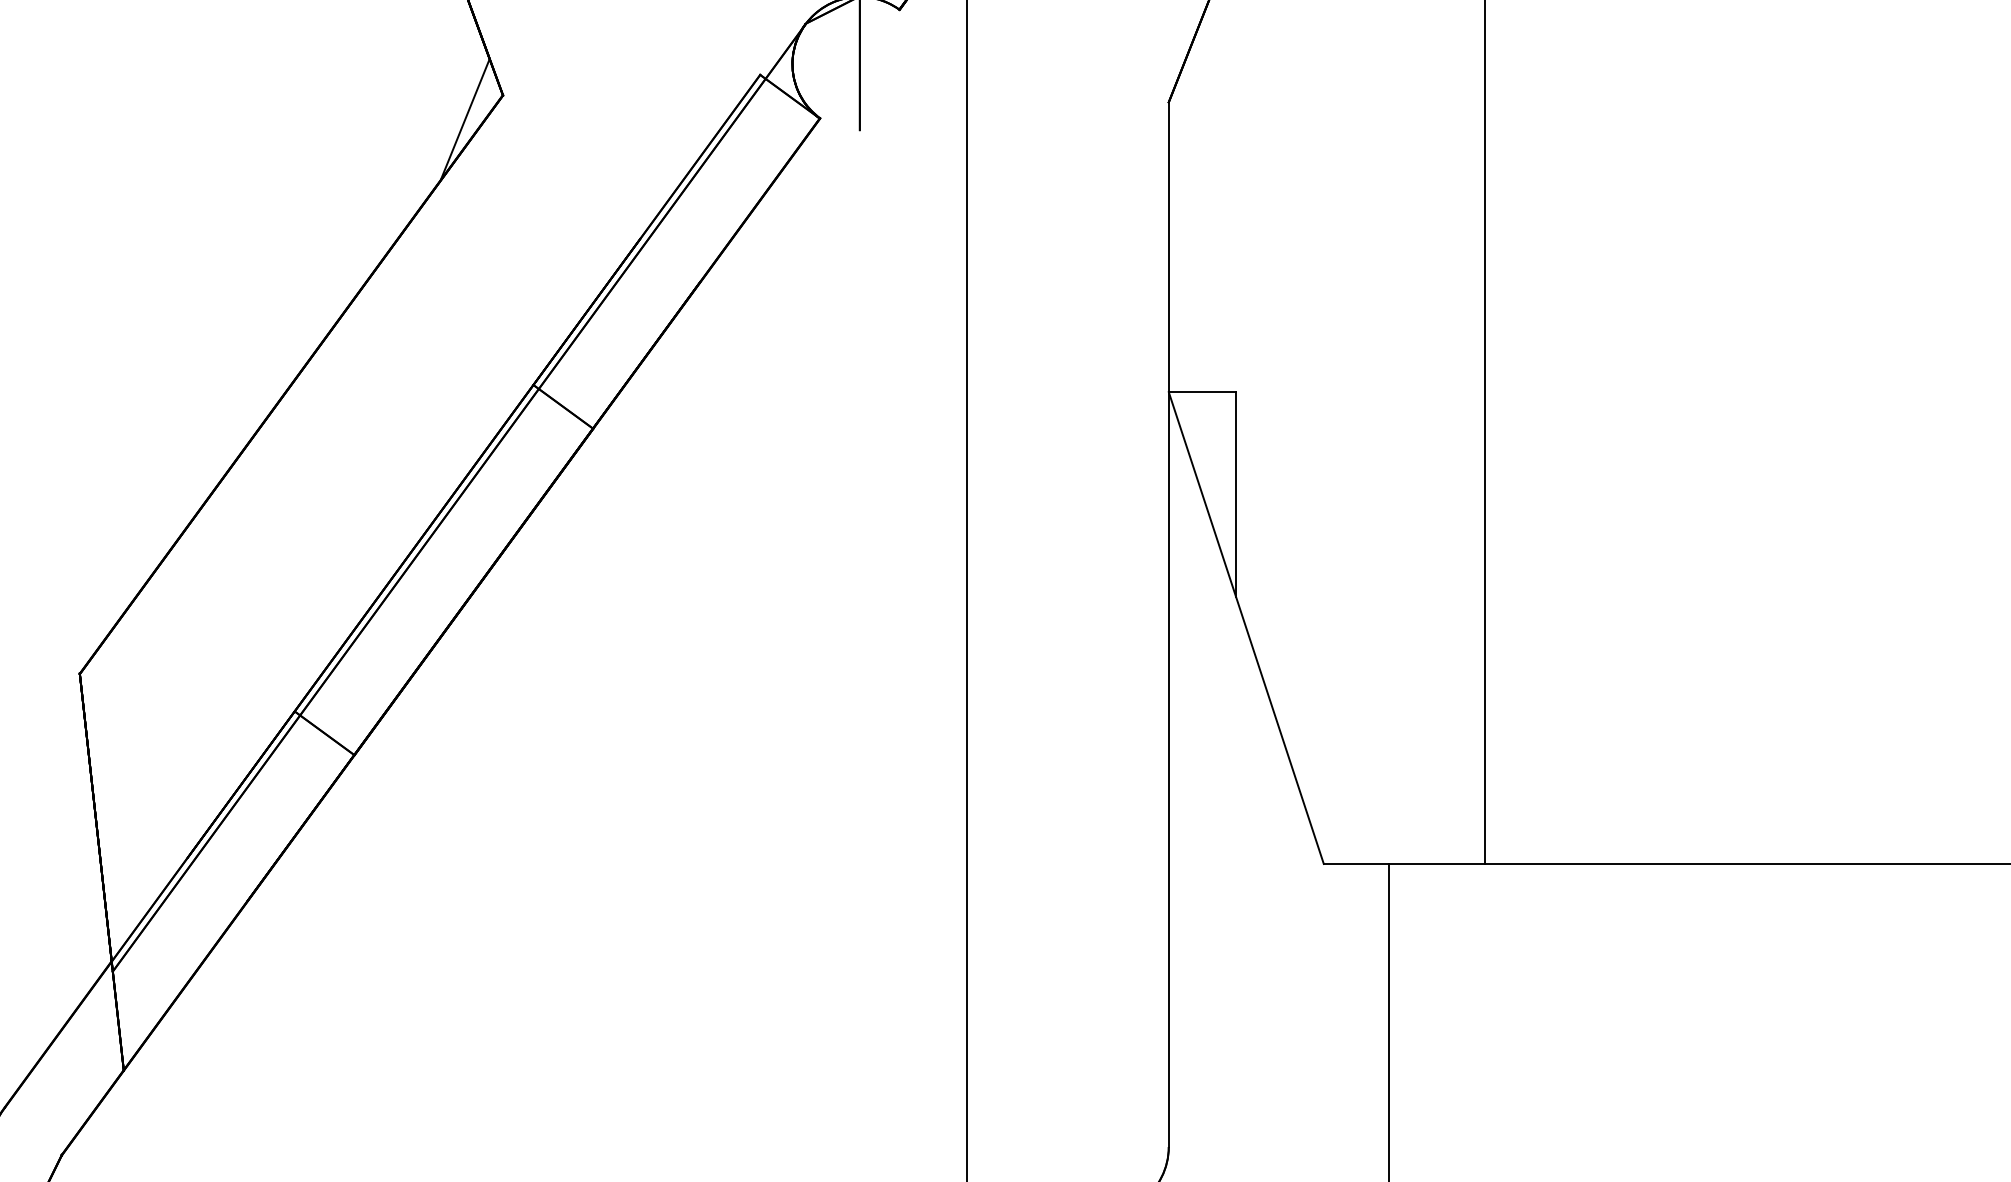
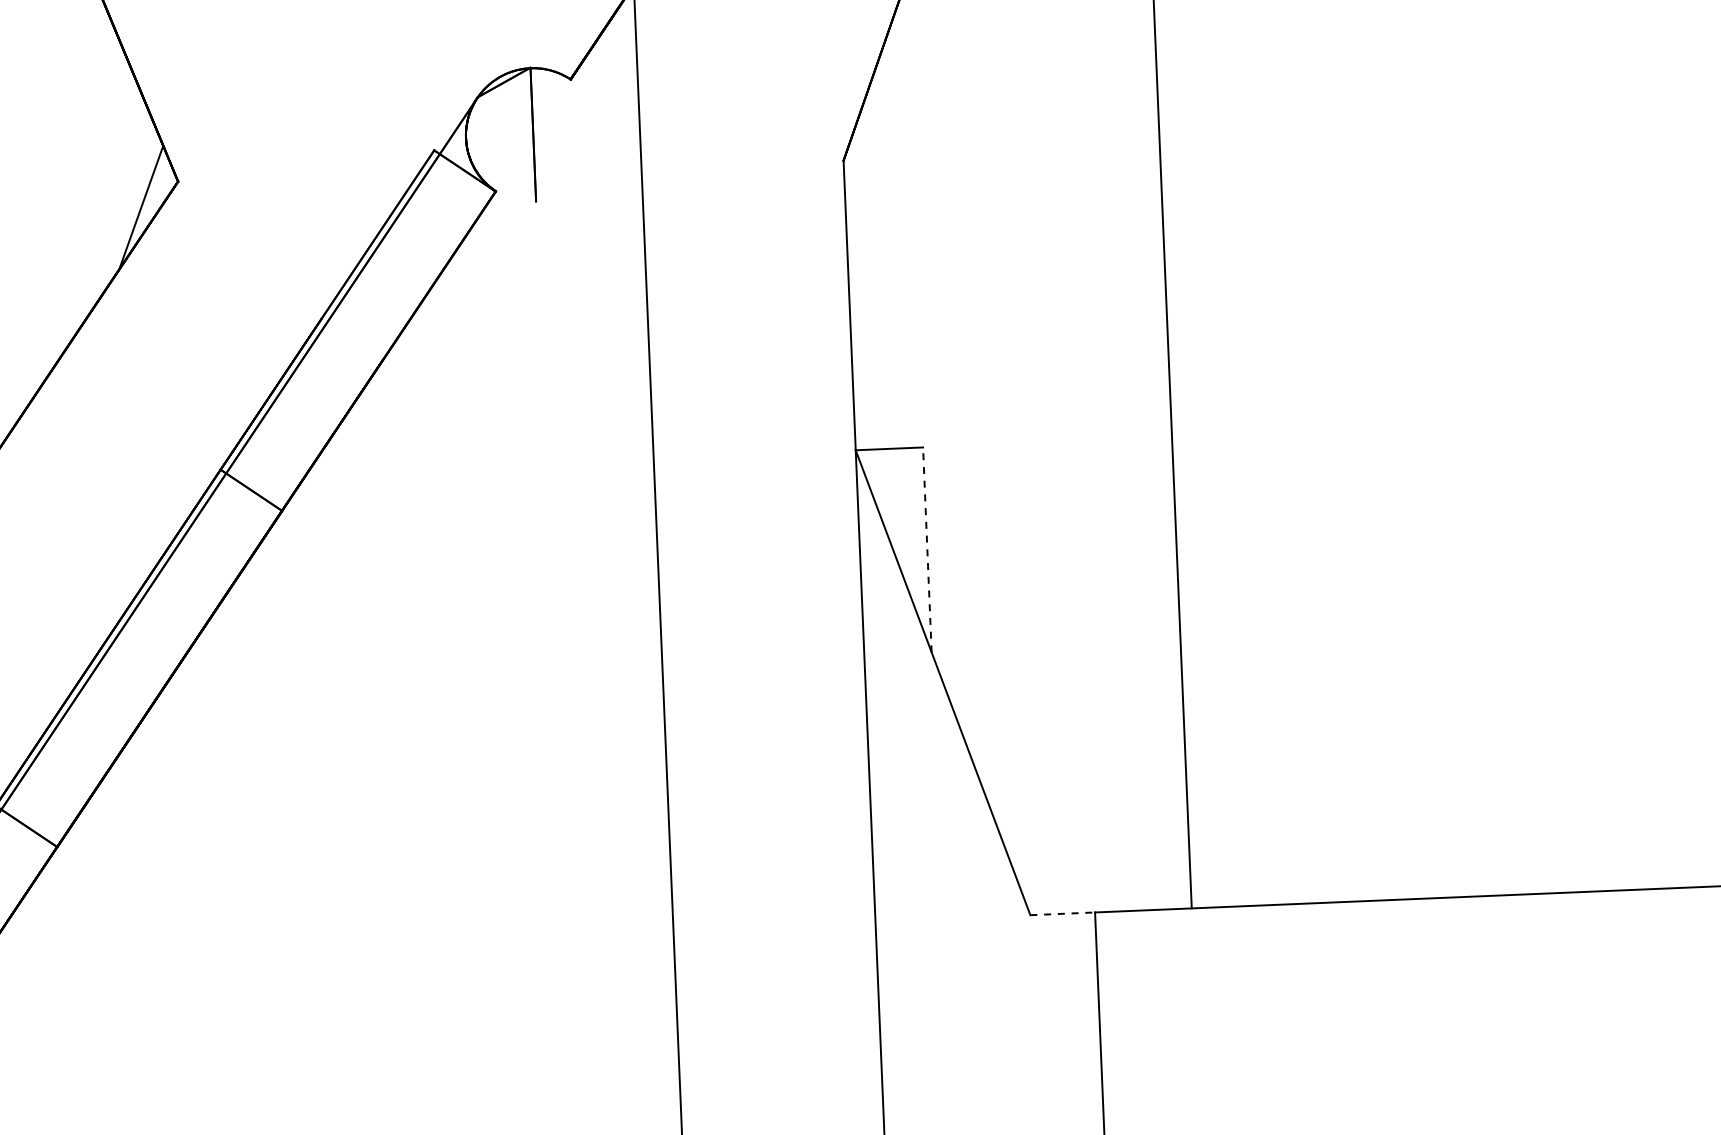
line: (1236, 494) -> (927, 549), solid -> dashed
line: (1356, 863) -> (1063, 913), solid -> dashed

